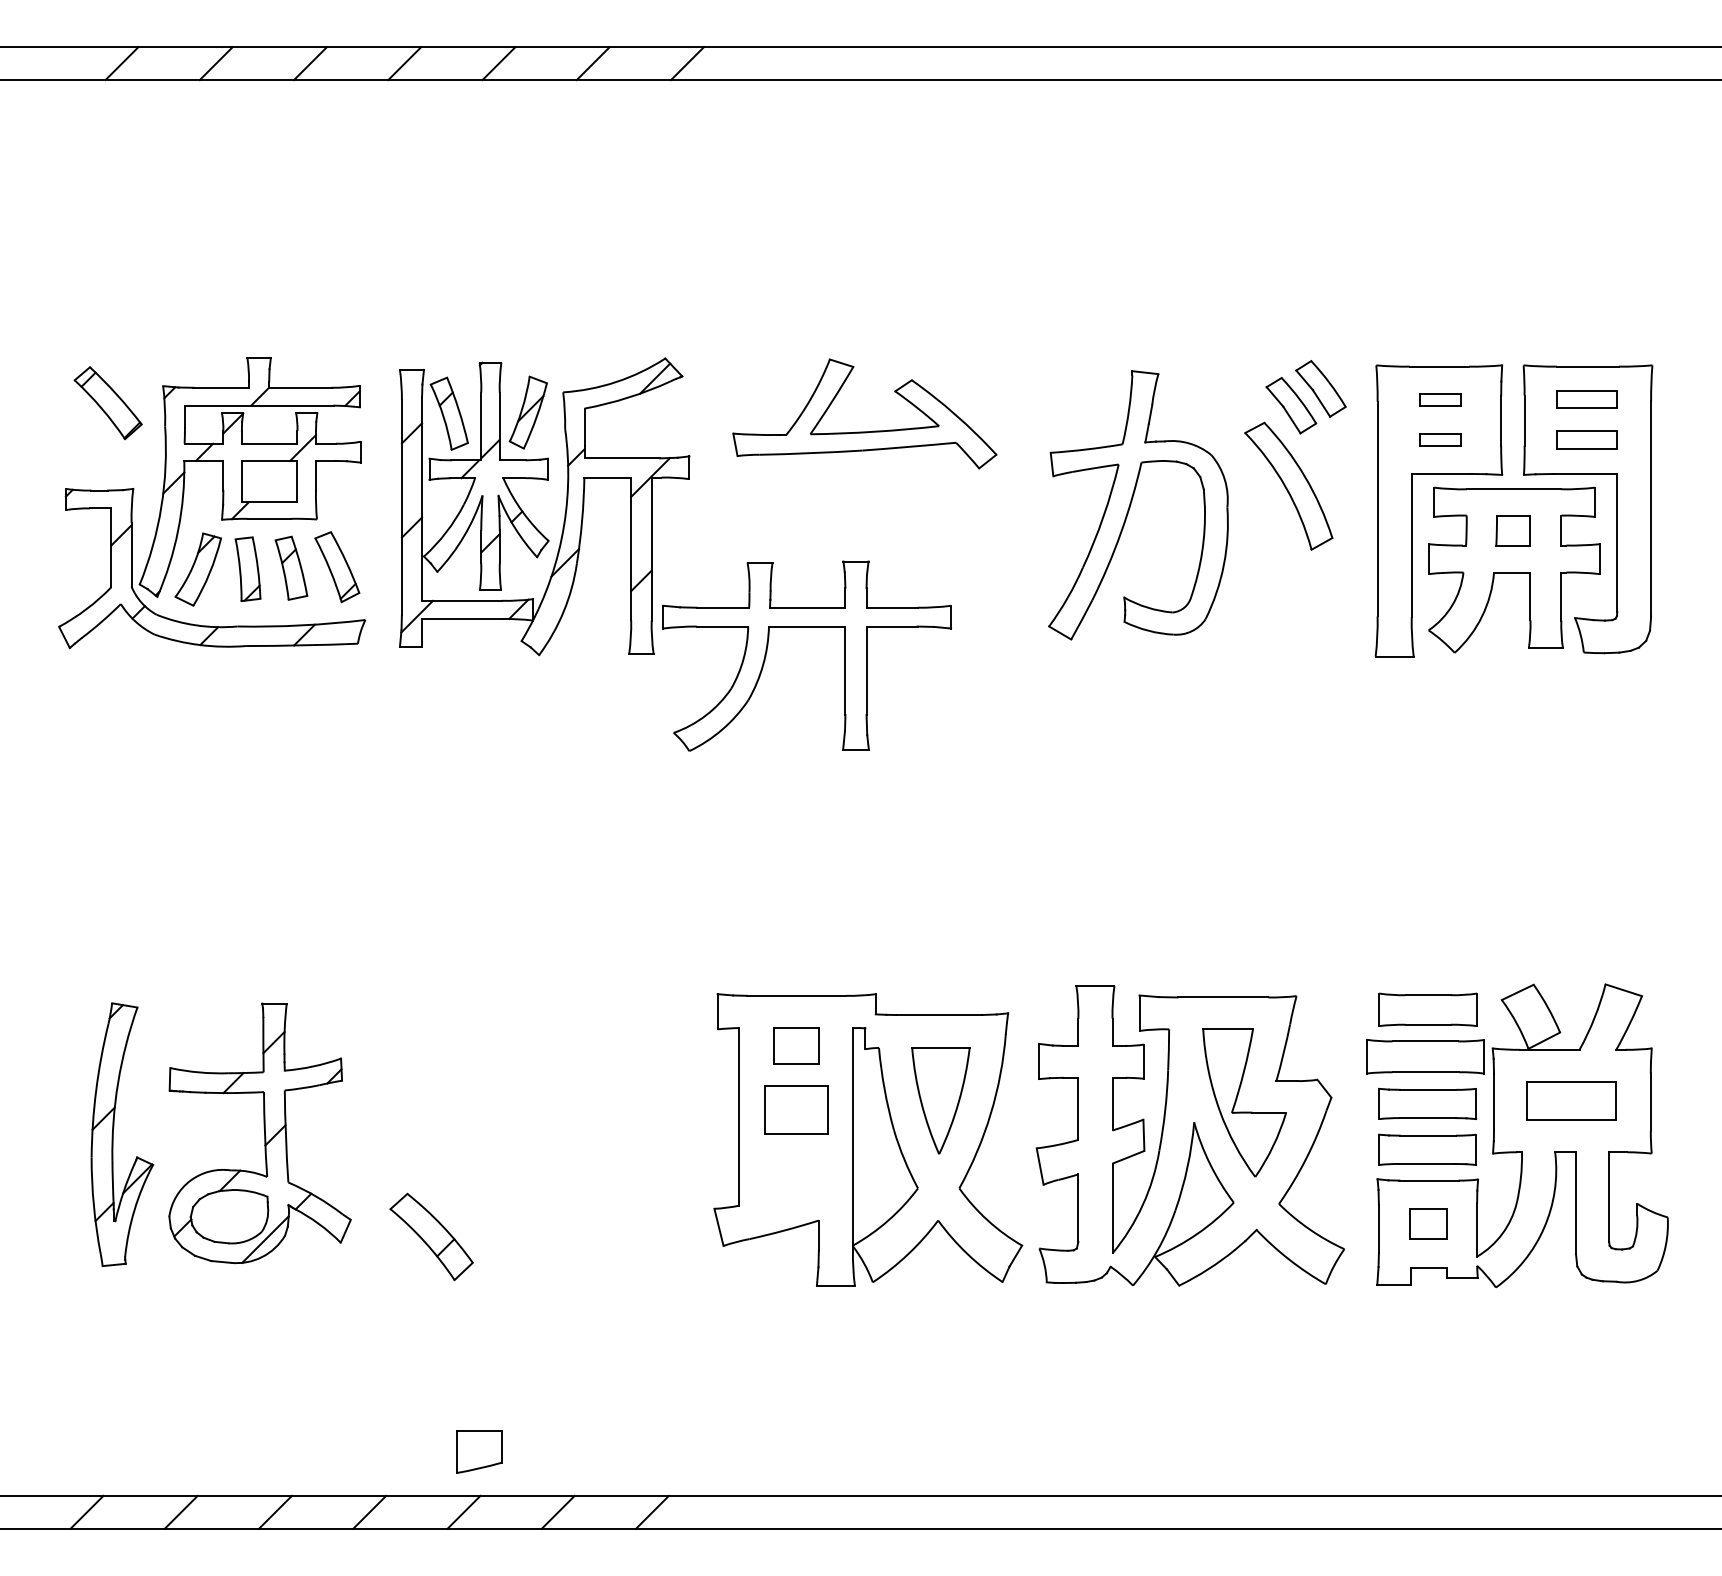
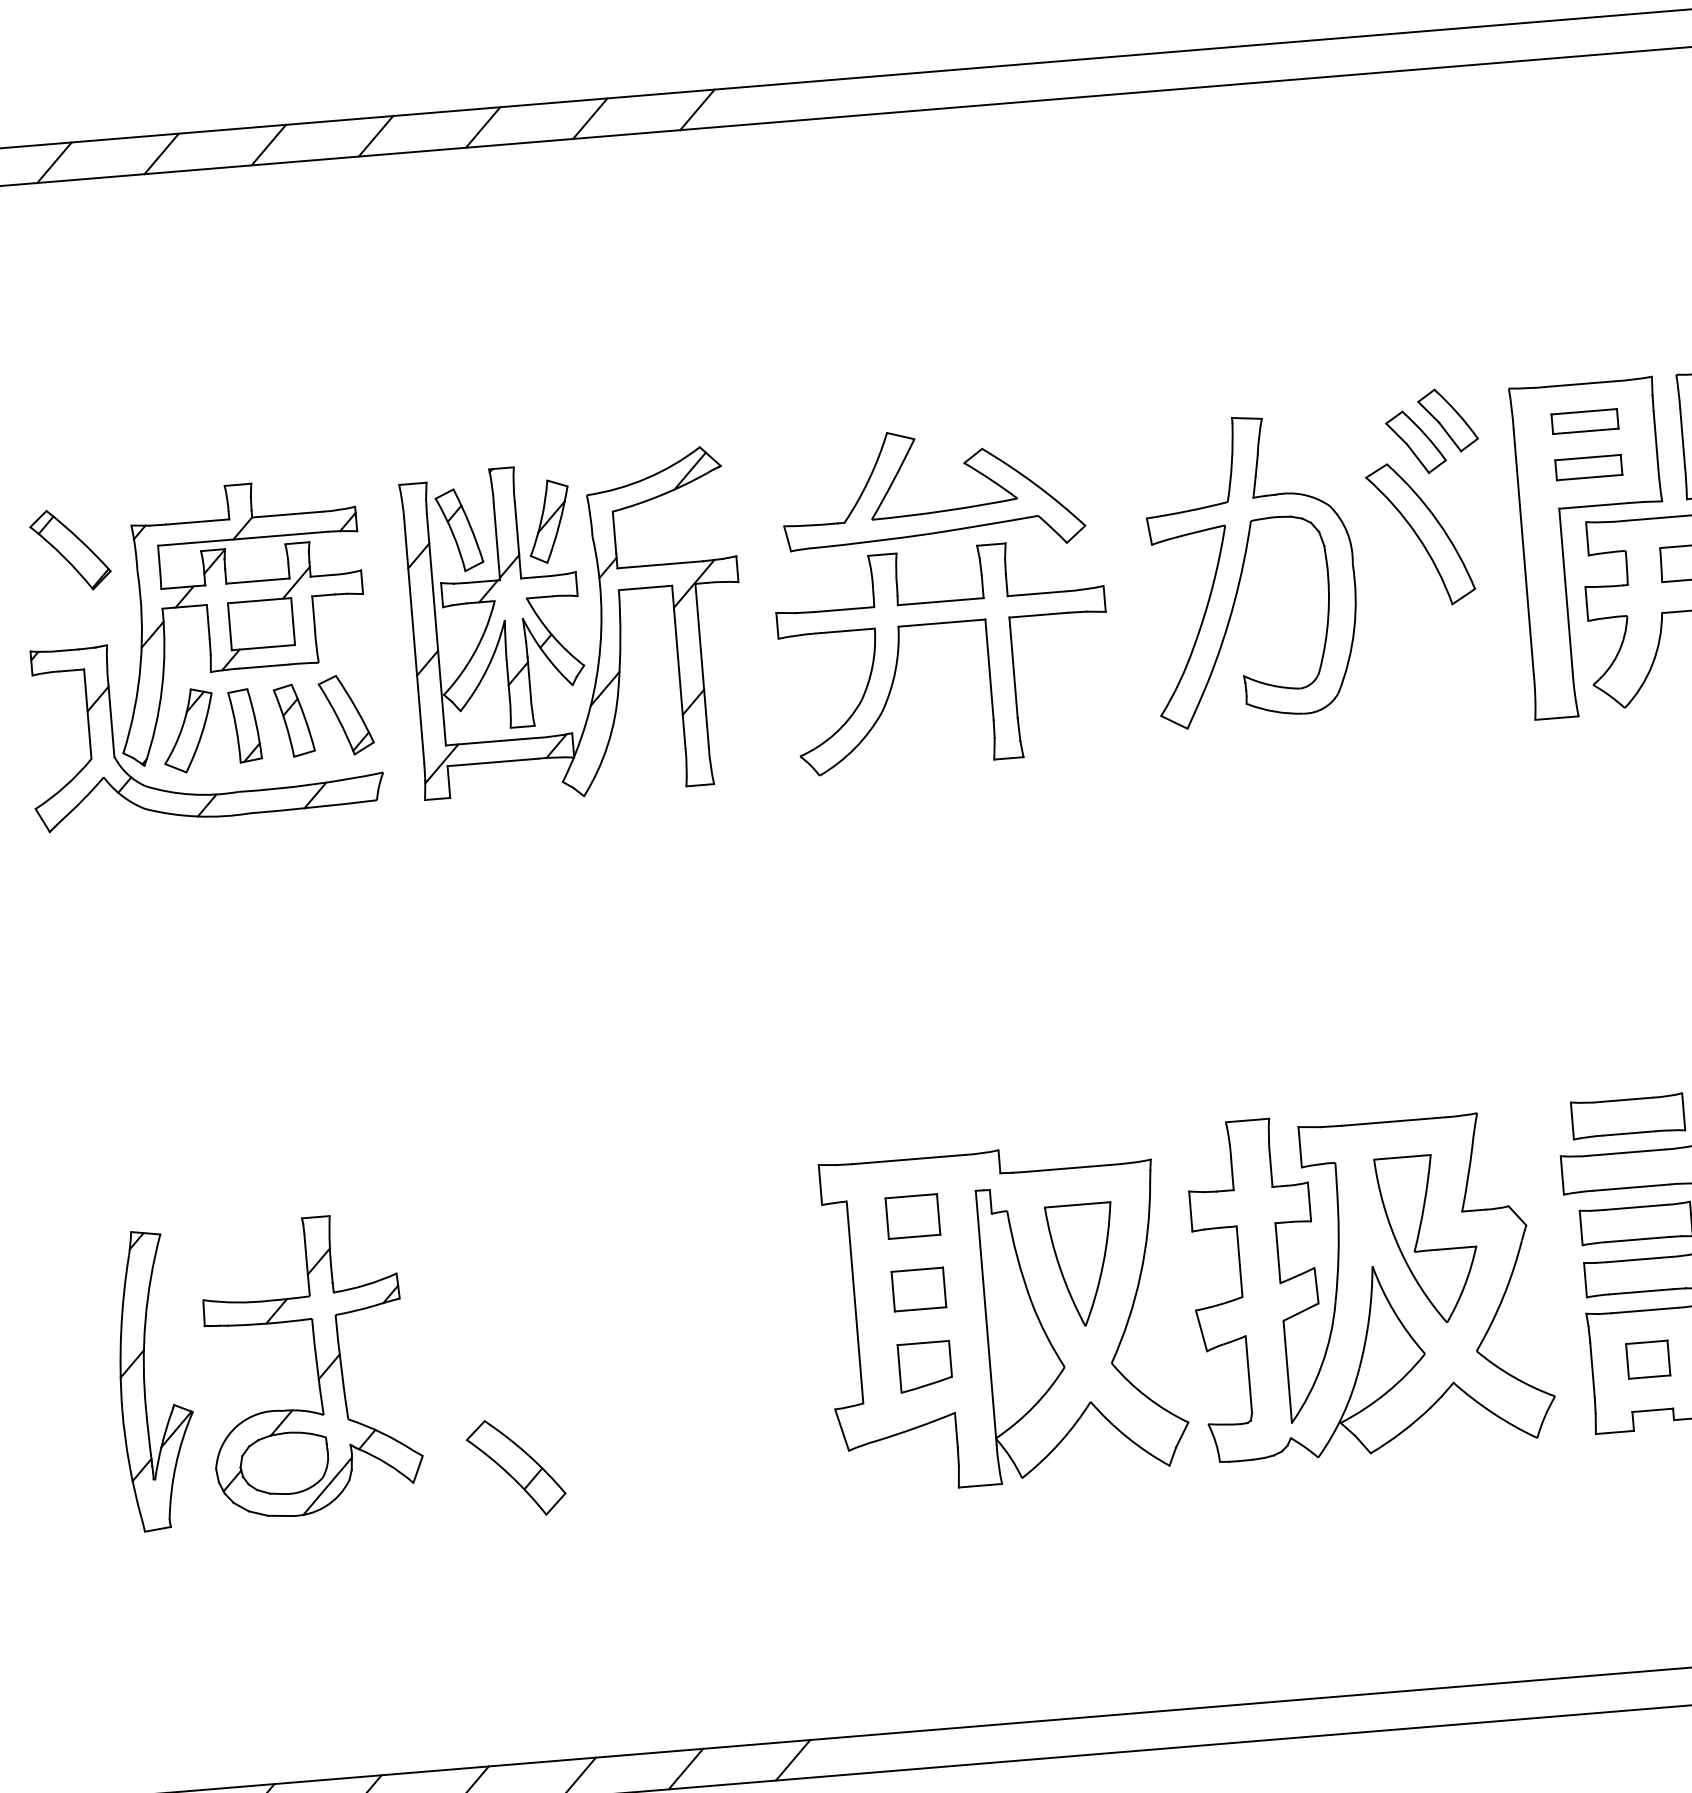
part: (1440, 399) -> (1585, 421), size x1.43
part: (1440, 439) -> (1588, 466), size x1.43
part: (806, 627) -> (941, 624), moved
part: (796, 1110) -> (919, 1289), size x0.71
part: (479, 1451) -> (925, 1366), moved

